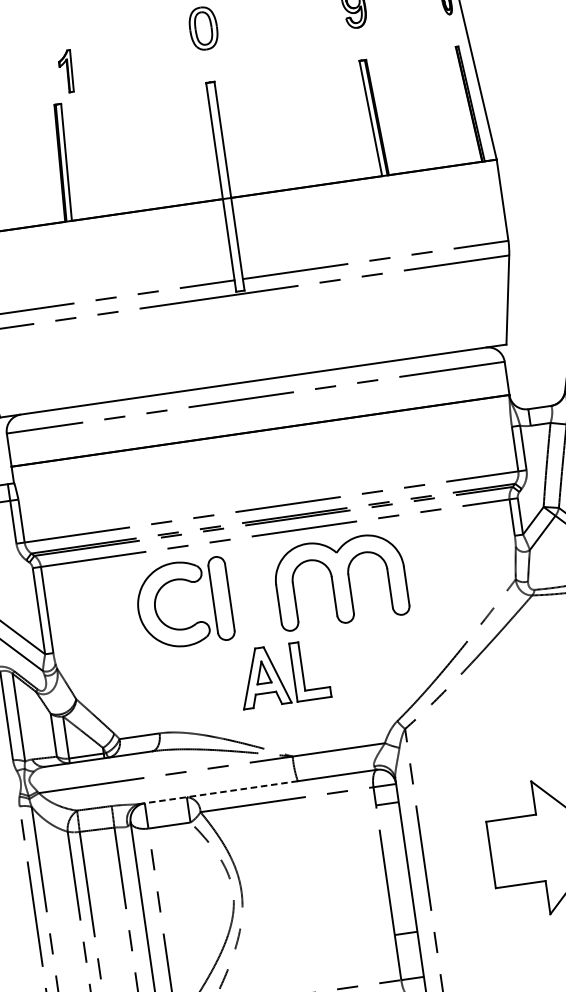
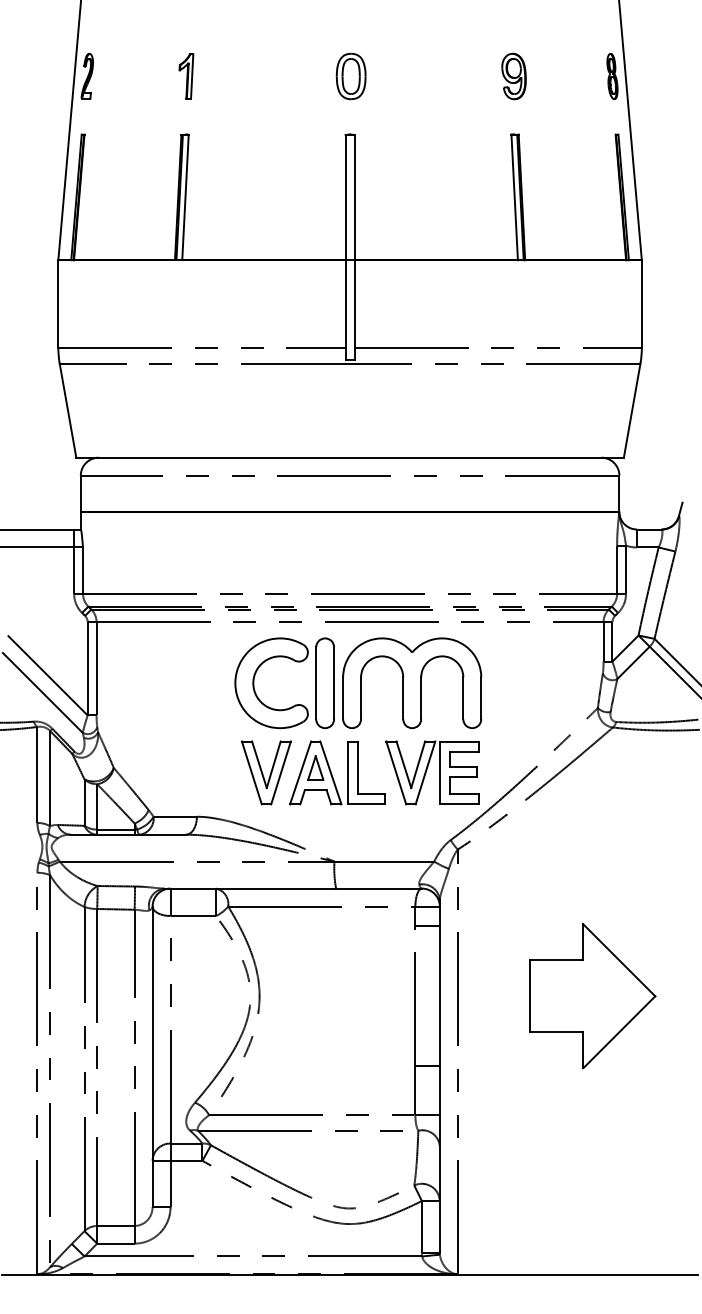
part: (66, 71) -> (186, 76), moved
part: (196, 622) -> (295, 704), moved
part: (371, 661) -> (432, 772), added
part: (218, 683) -> (266, 772), added
line: (218, 792) -> (250, 888), dashed -> solid

